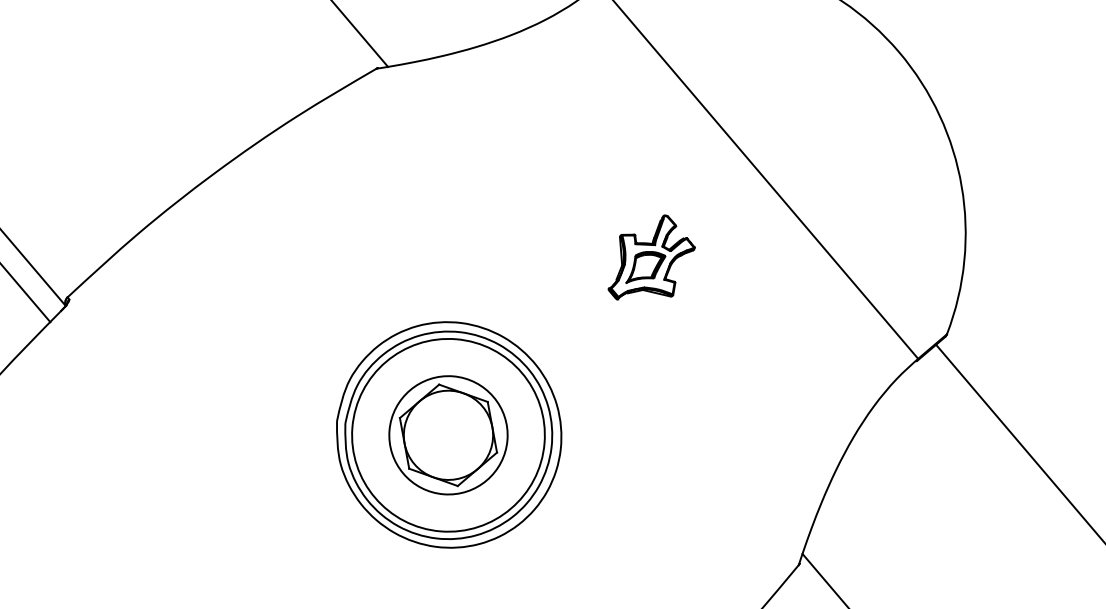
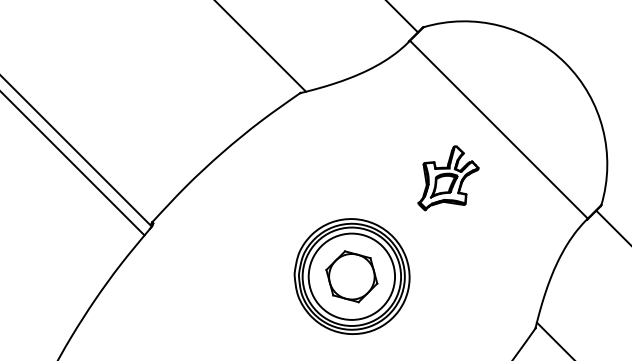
part: (652, 258) -> (448, 178), size x1.43
circle: (447, 434) -> (351, 276), size x1.43

